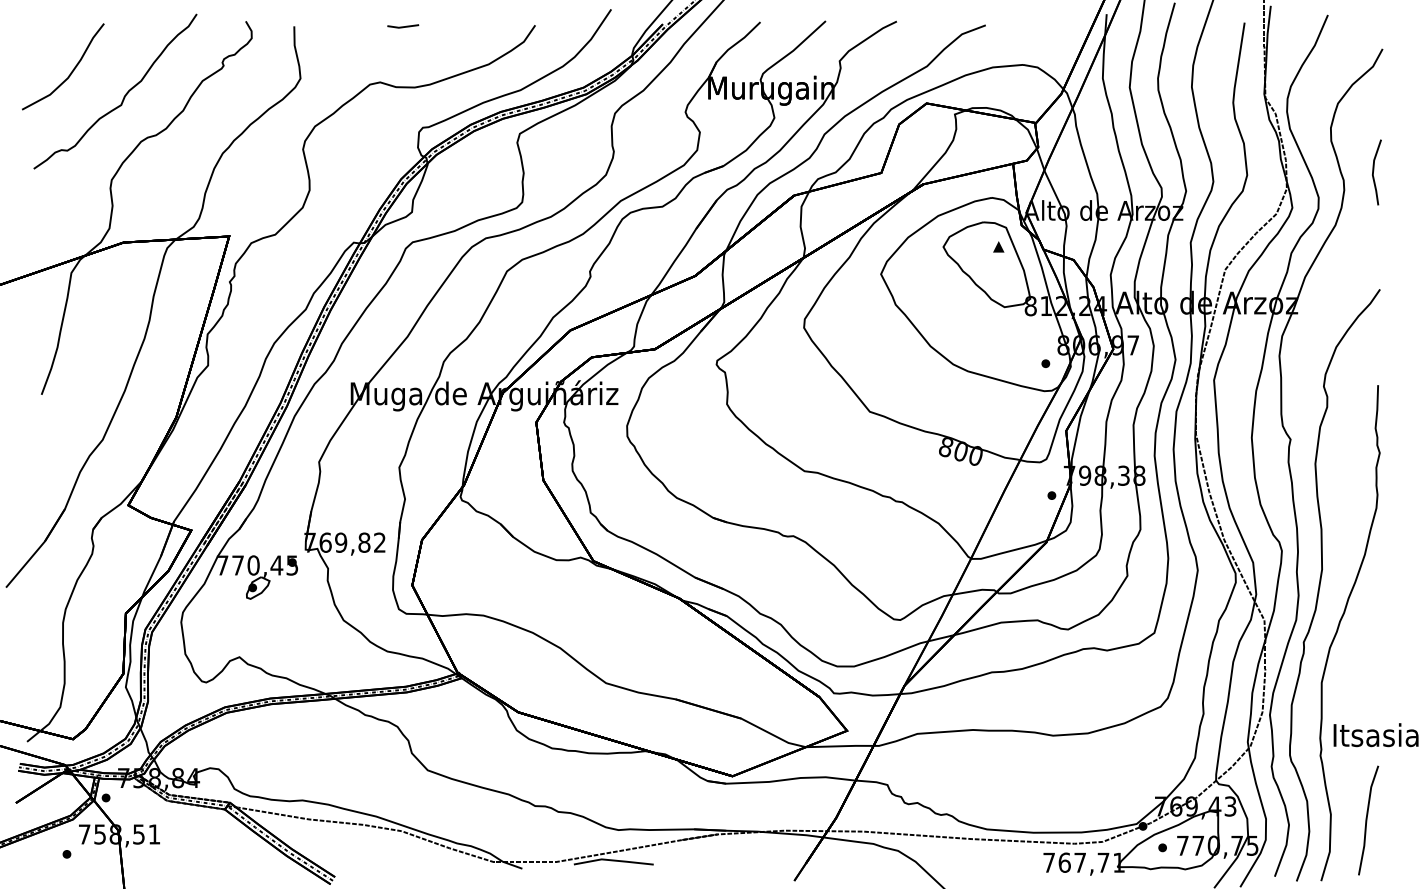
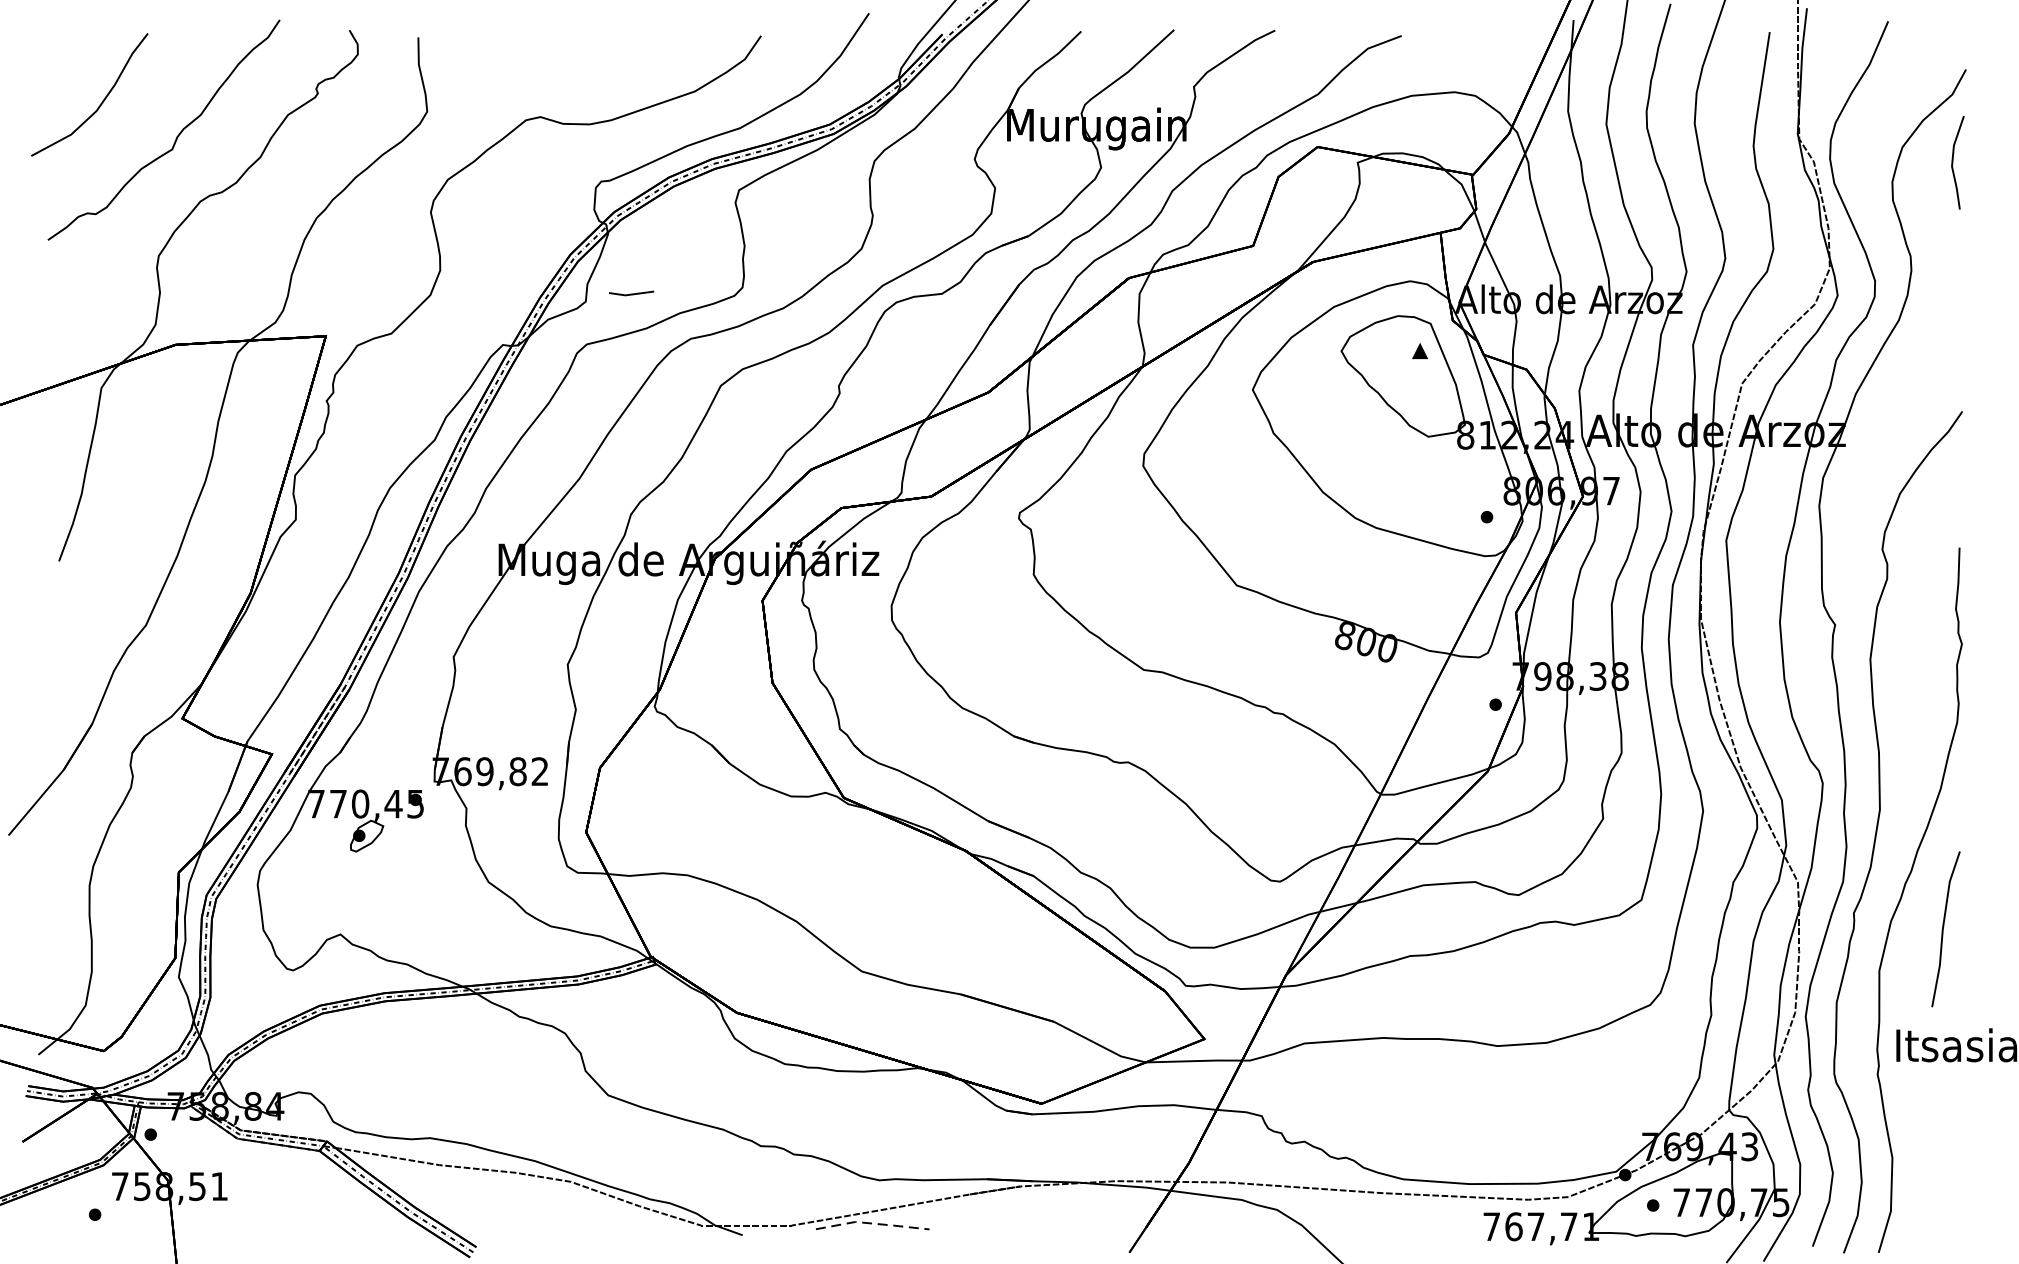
line: (403, 26) -> (631, 293), moved
line: (1374, 170) -> (1954, 159), moved
line: (1367, 820) -> (1944, 929), moved
line: (614, 860) -> (873, 1223), solid -> dashed

